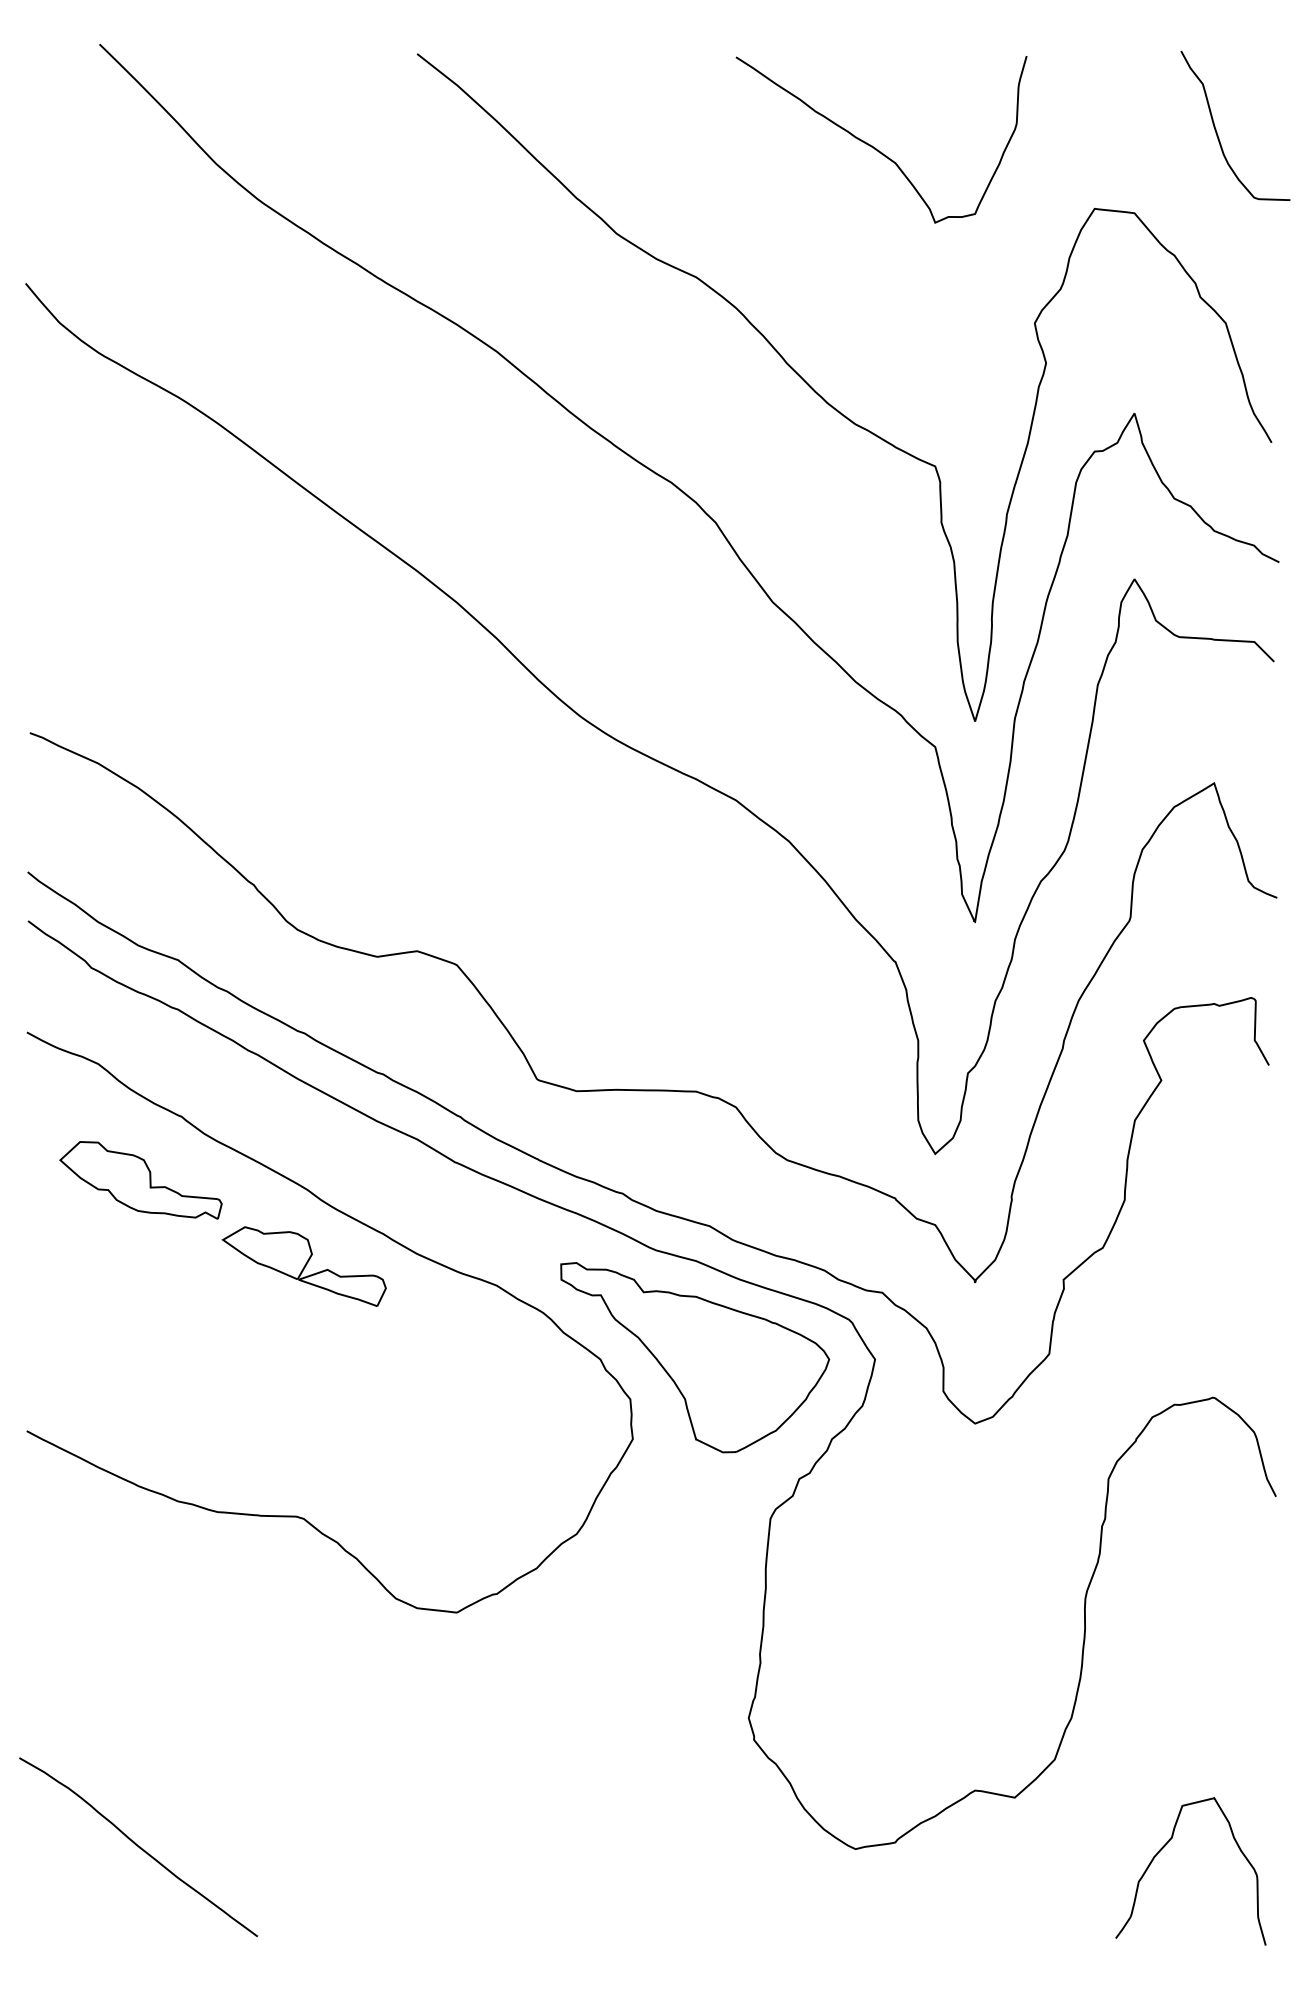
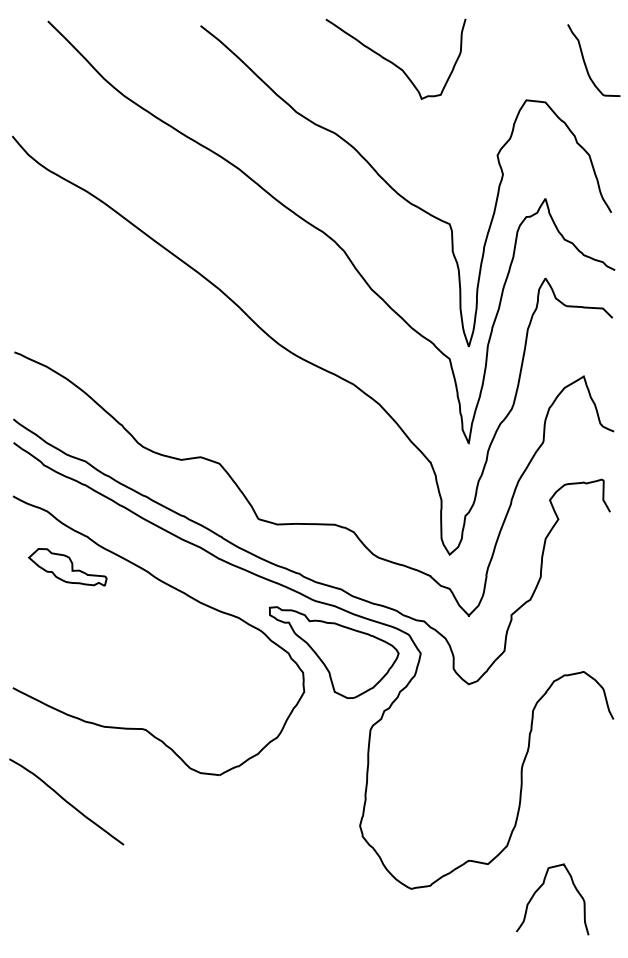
curve: (876, 146) -> (393, 62), moved
part: (304, 1265) -> (146, 608), removed
curve: (138, 1846) -> (66, 801), moved
curve: (1167, 1846) -> (541, 887), moved

